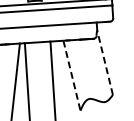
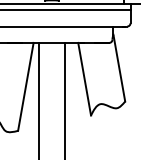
line: (105, 63) -> (119, 68), dashed -> solid
line: (71, 76) -> (84, 79), dashed -> solid

